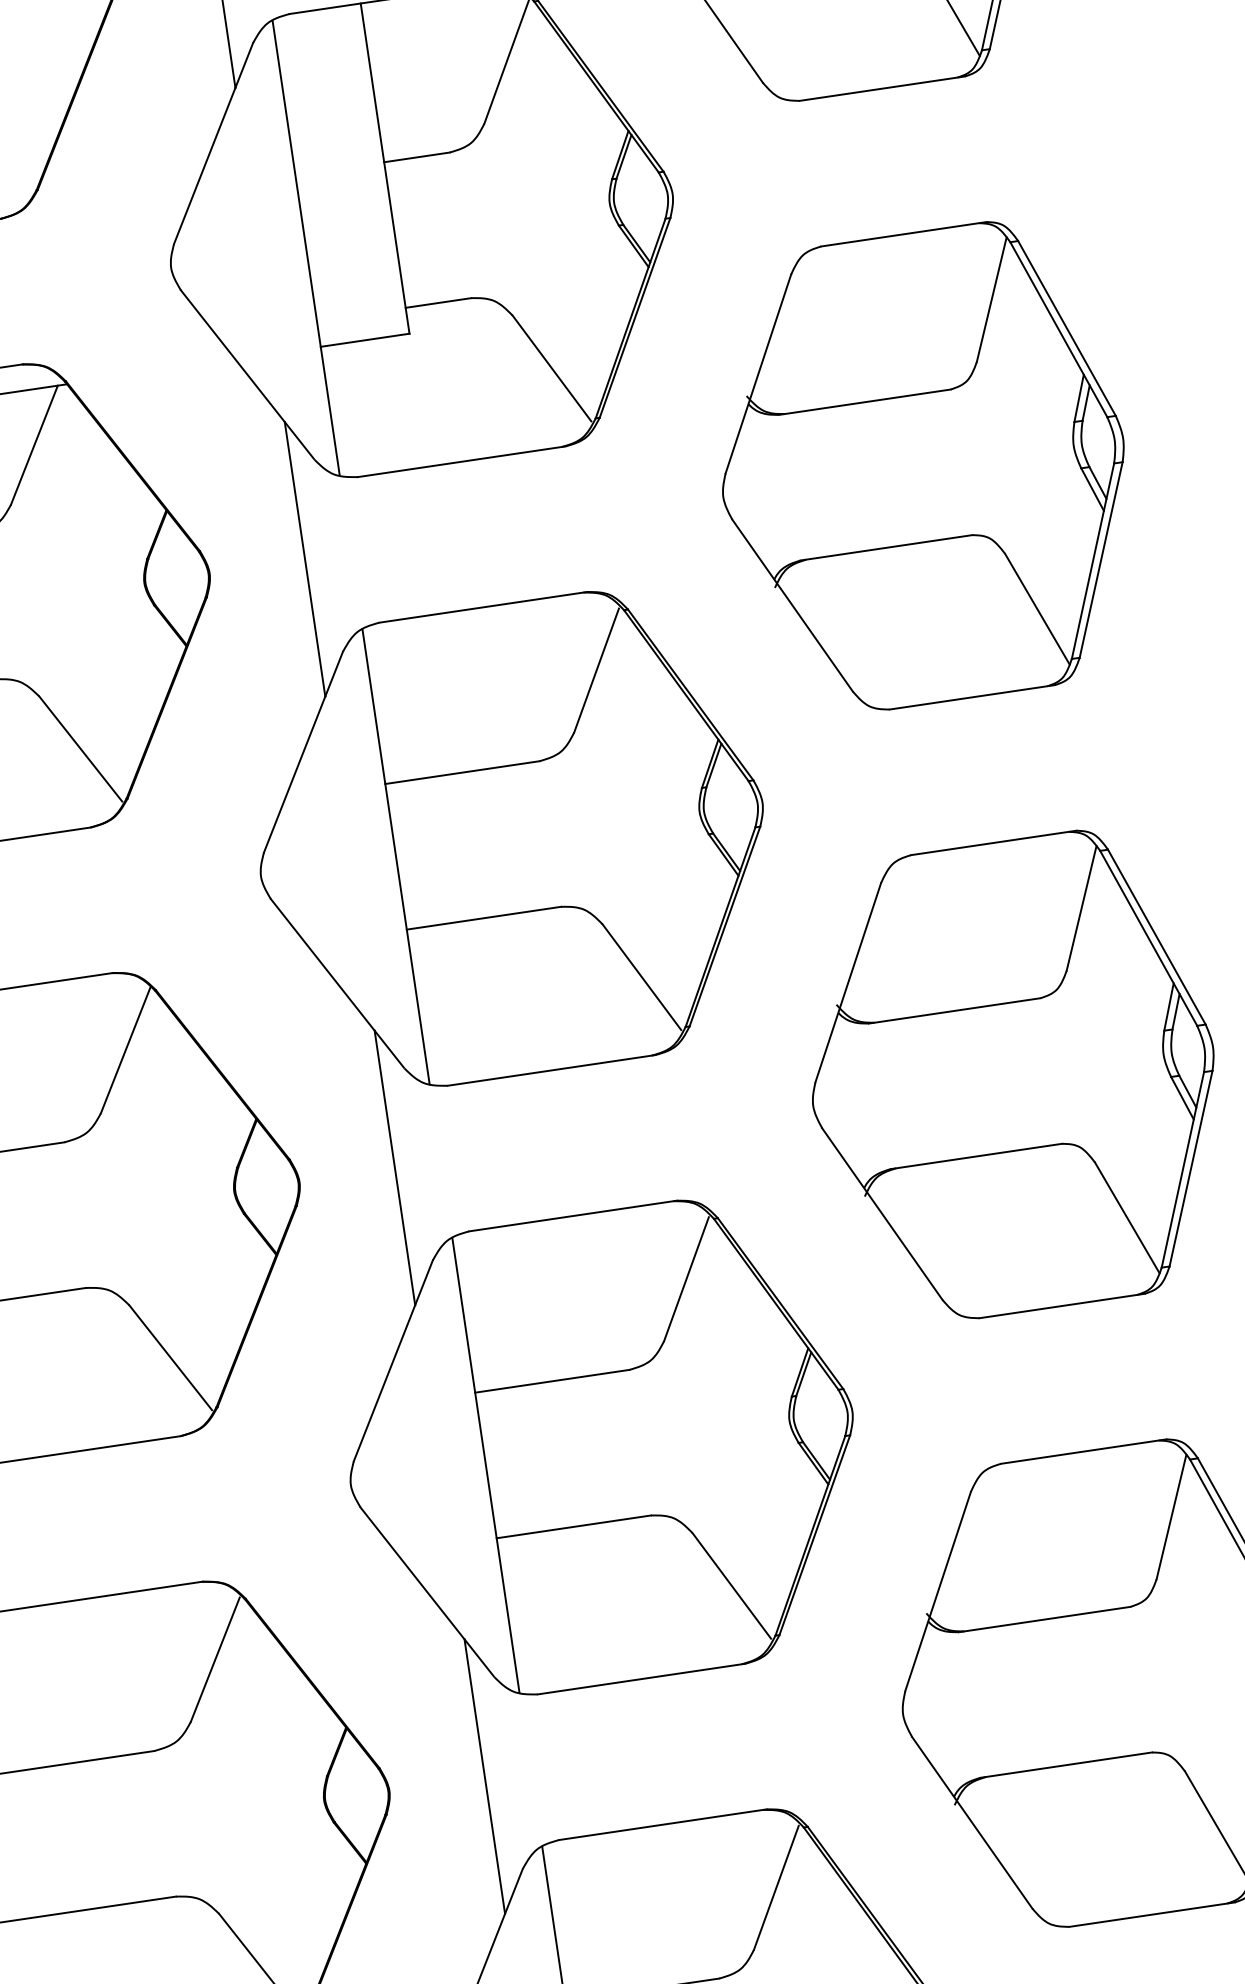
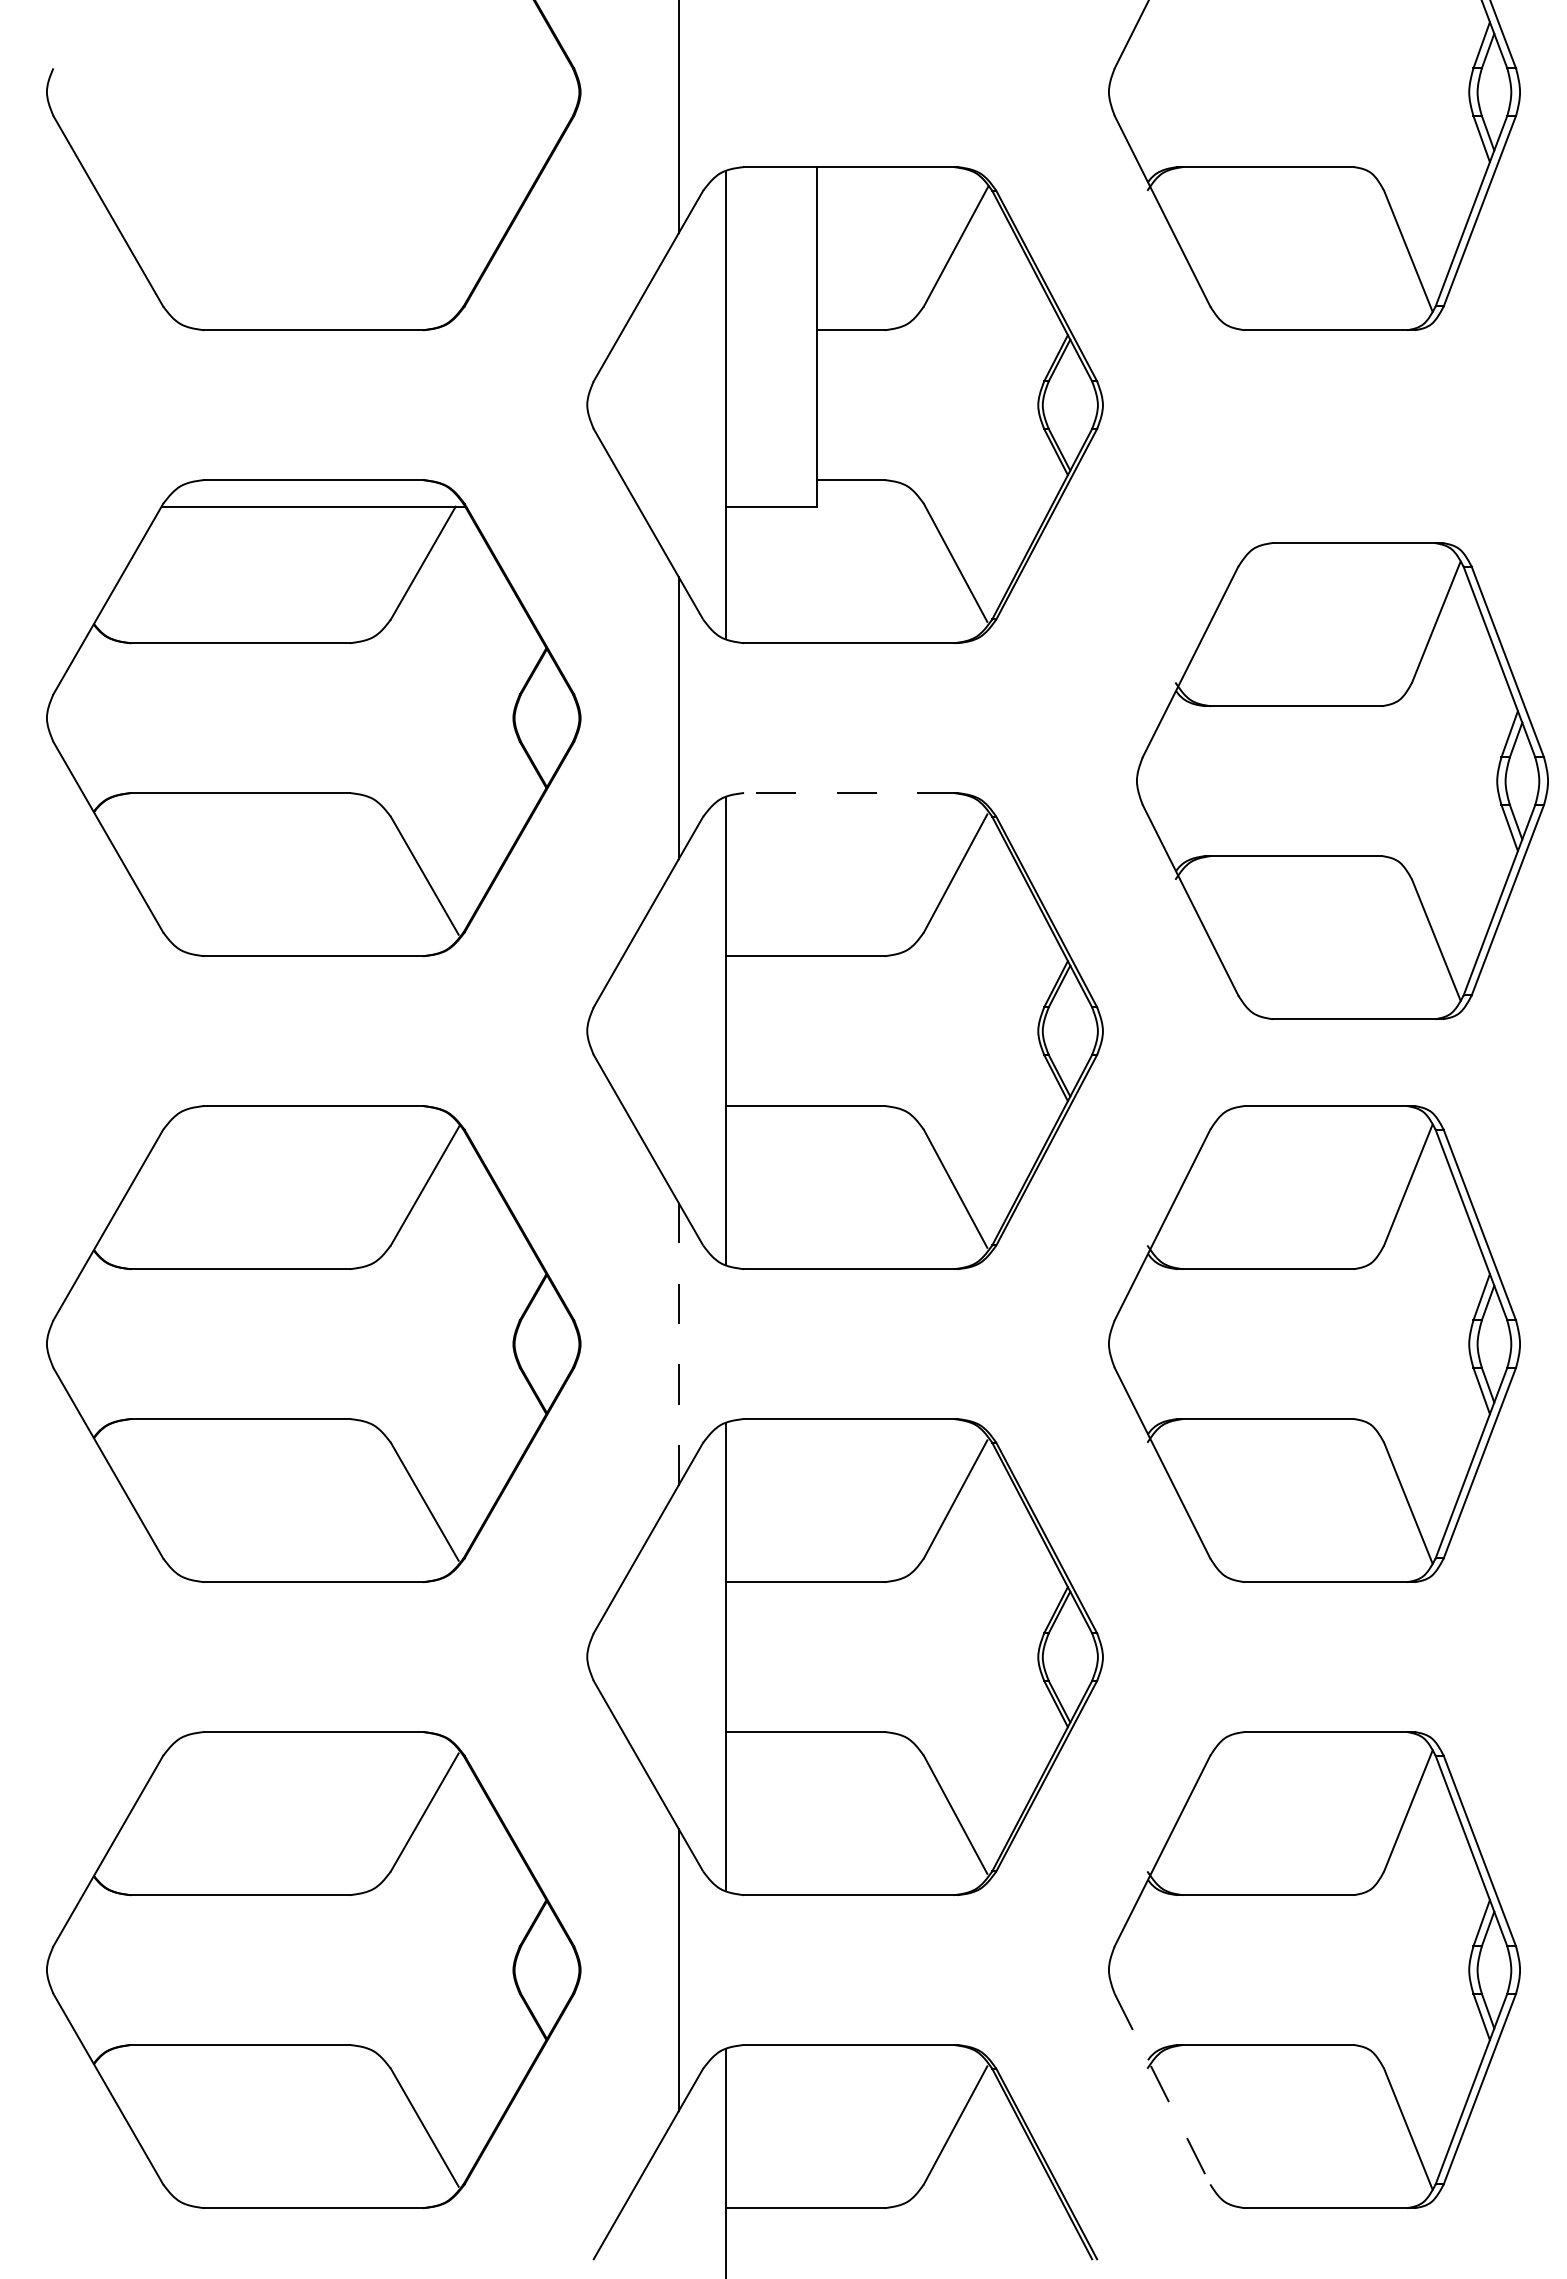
part: (923, 467) -> (1342, 780), moved
line: (482, 607) -> (850, 793), solid -> dashed
line: (394, 1168) -> (678, 1344), solid -> dashed
line: (972, 1823) -> (1162, 2089), solid -> dashed

